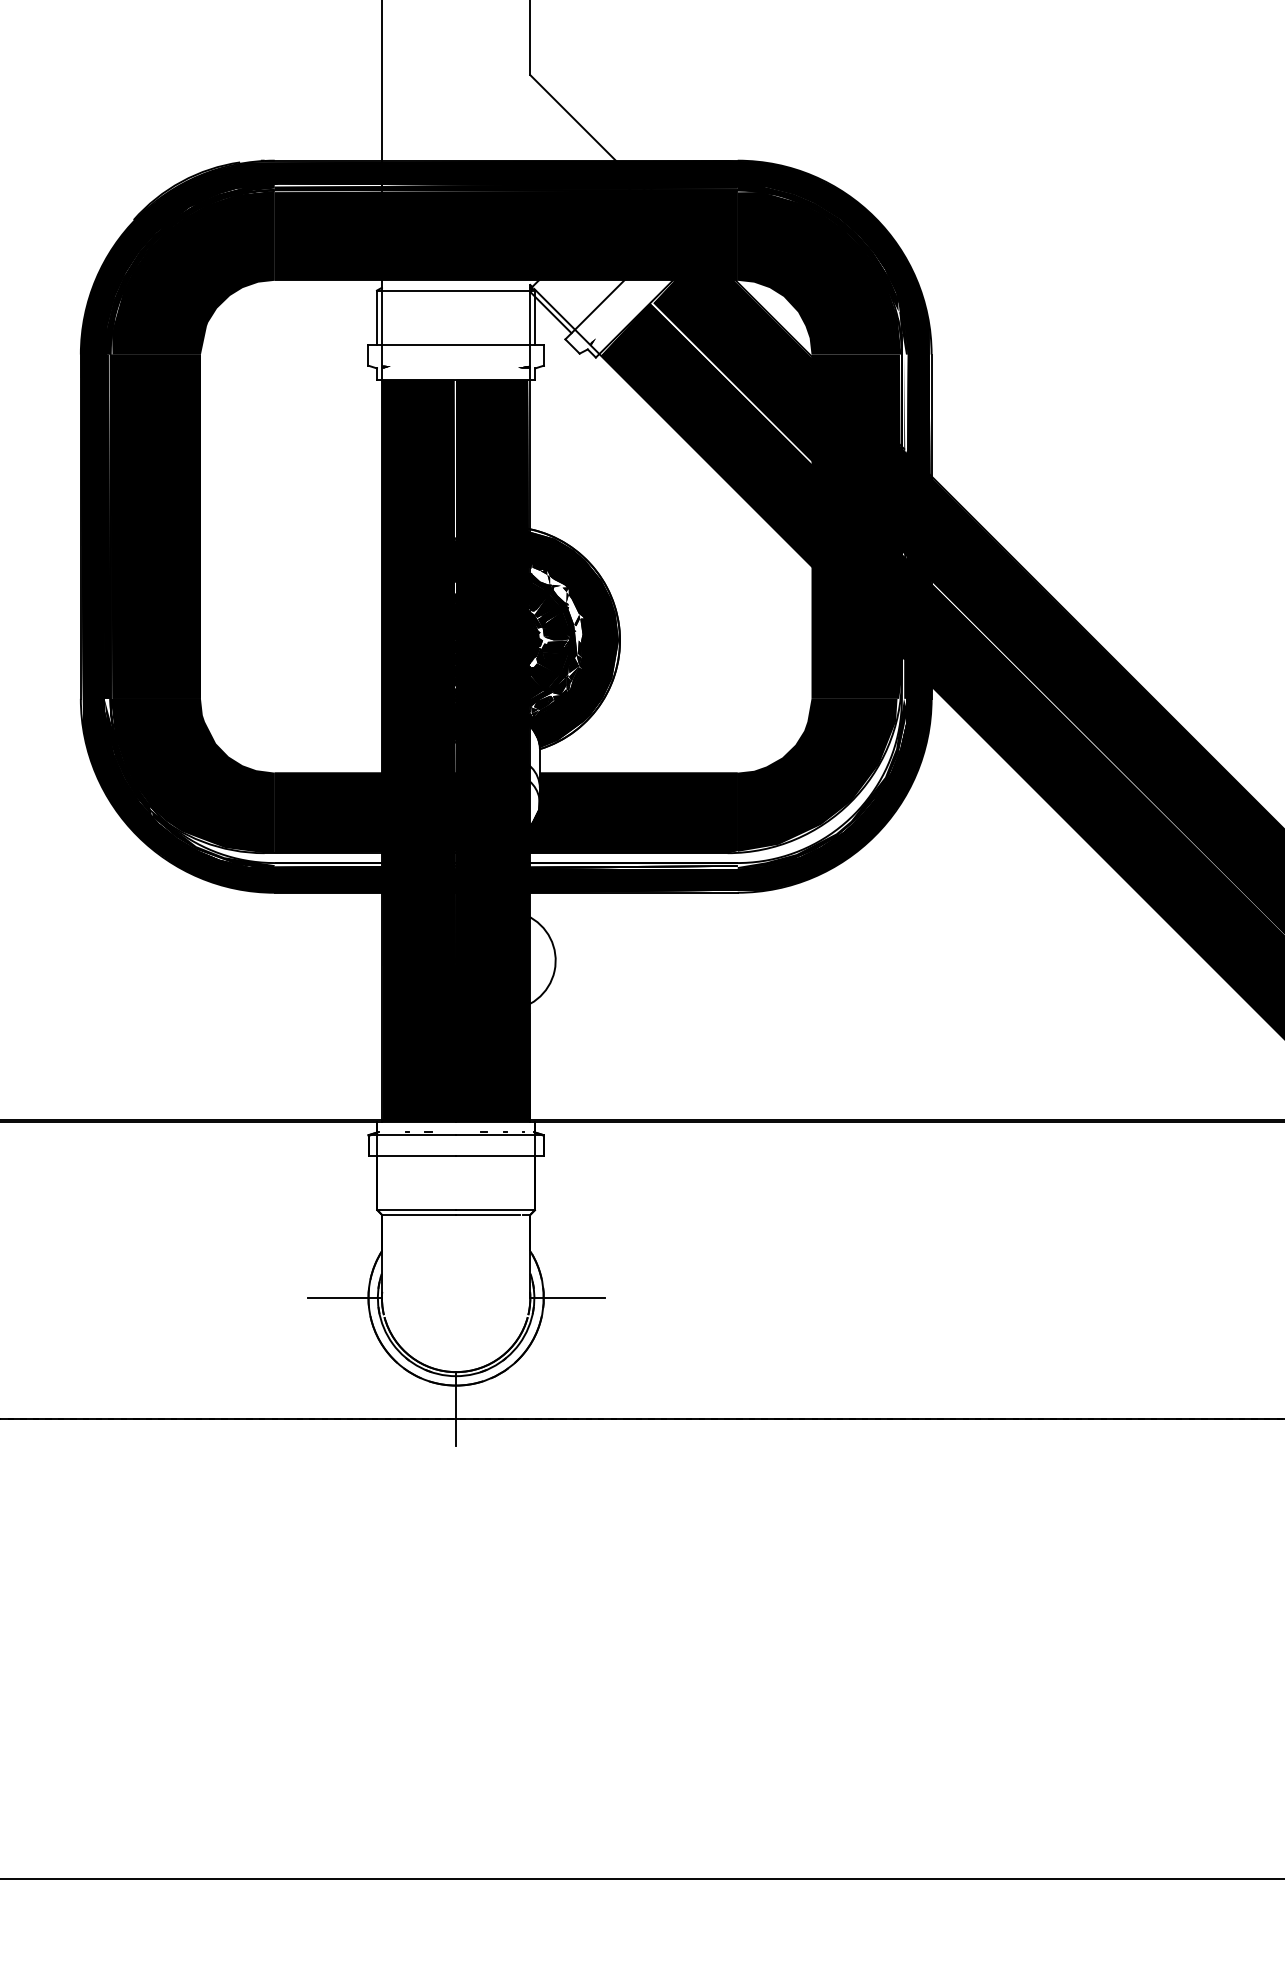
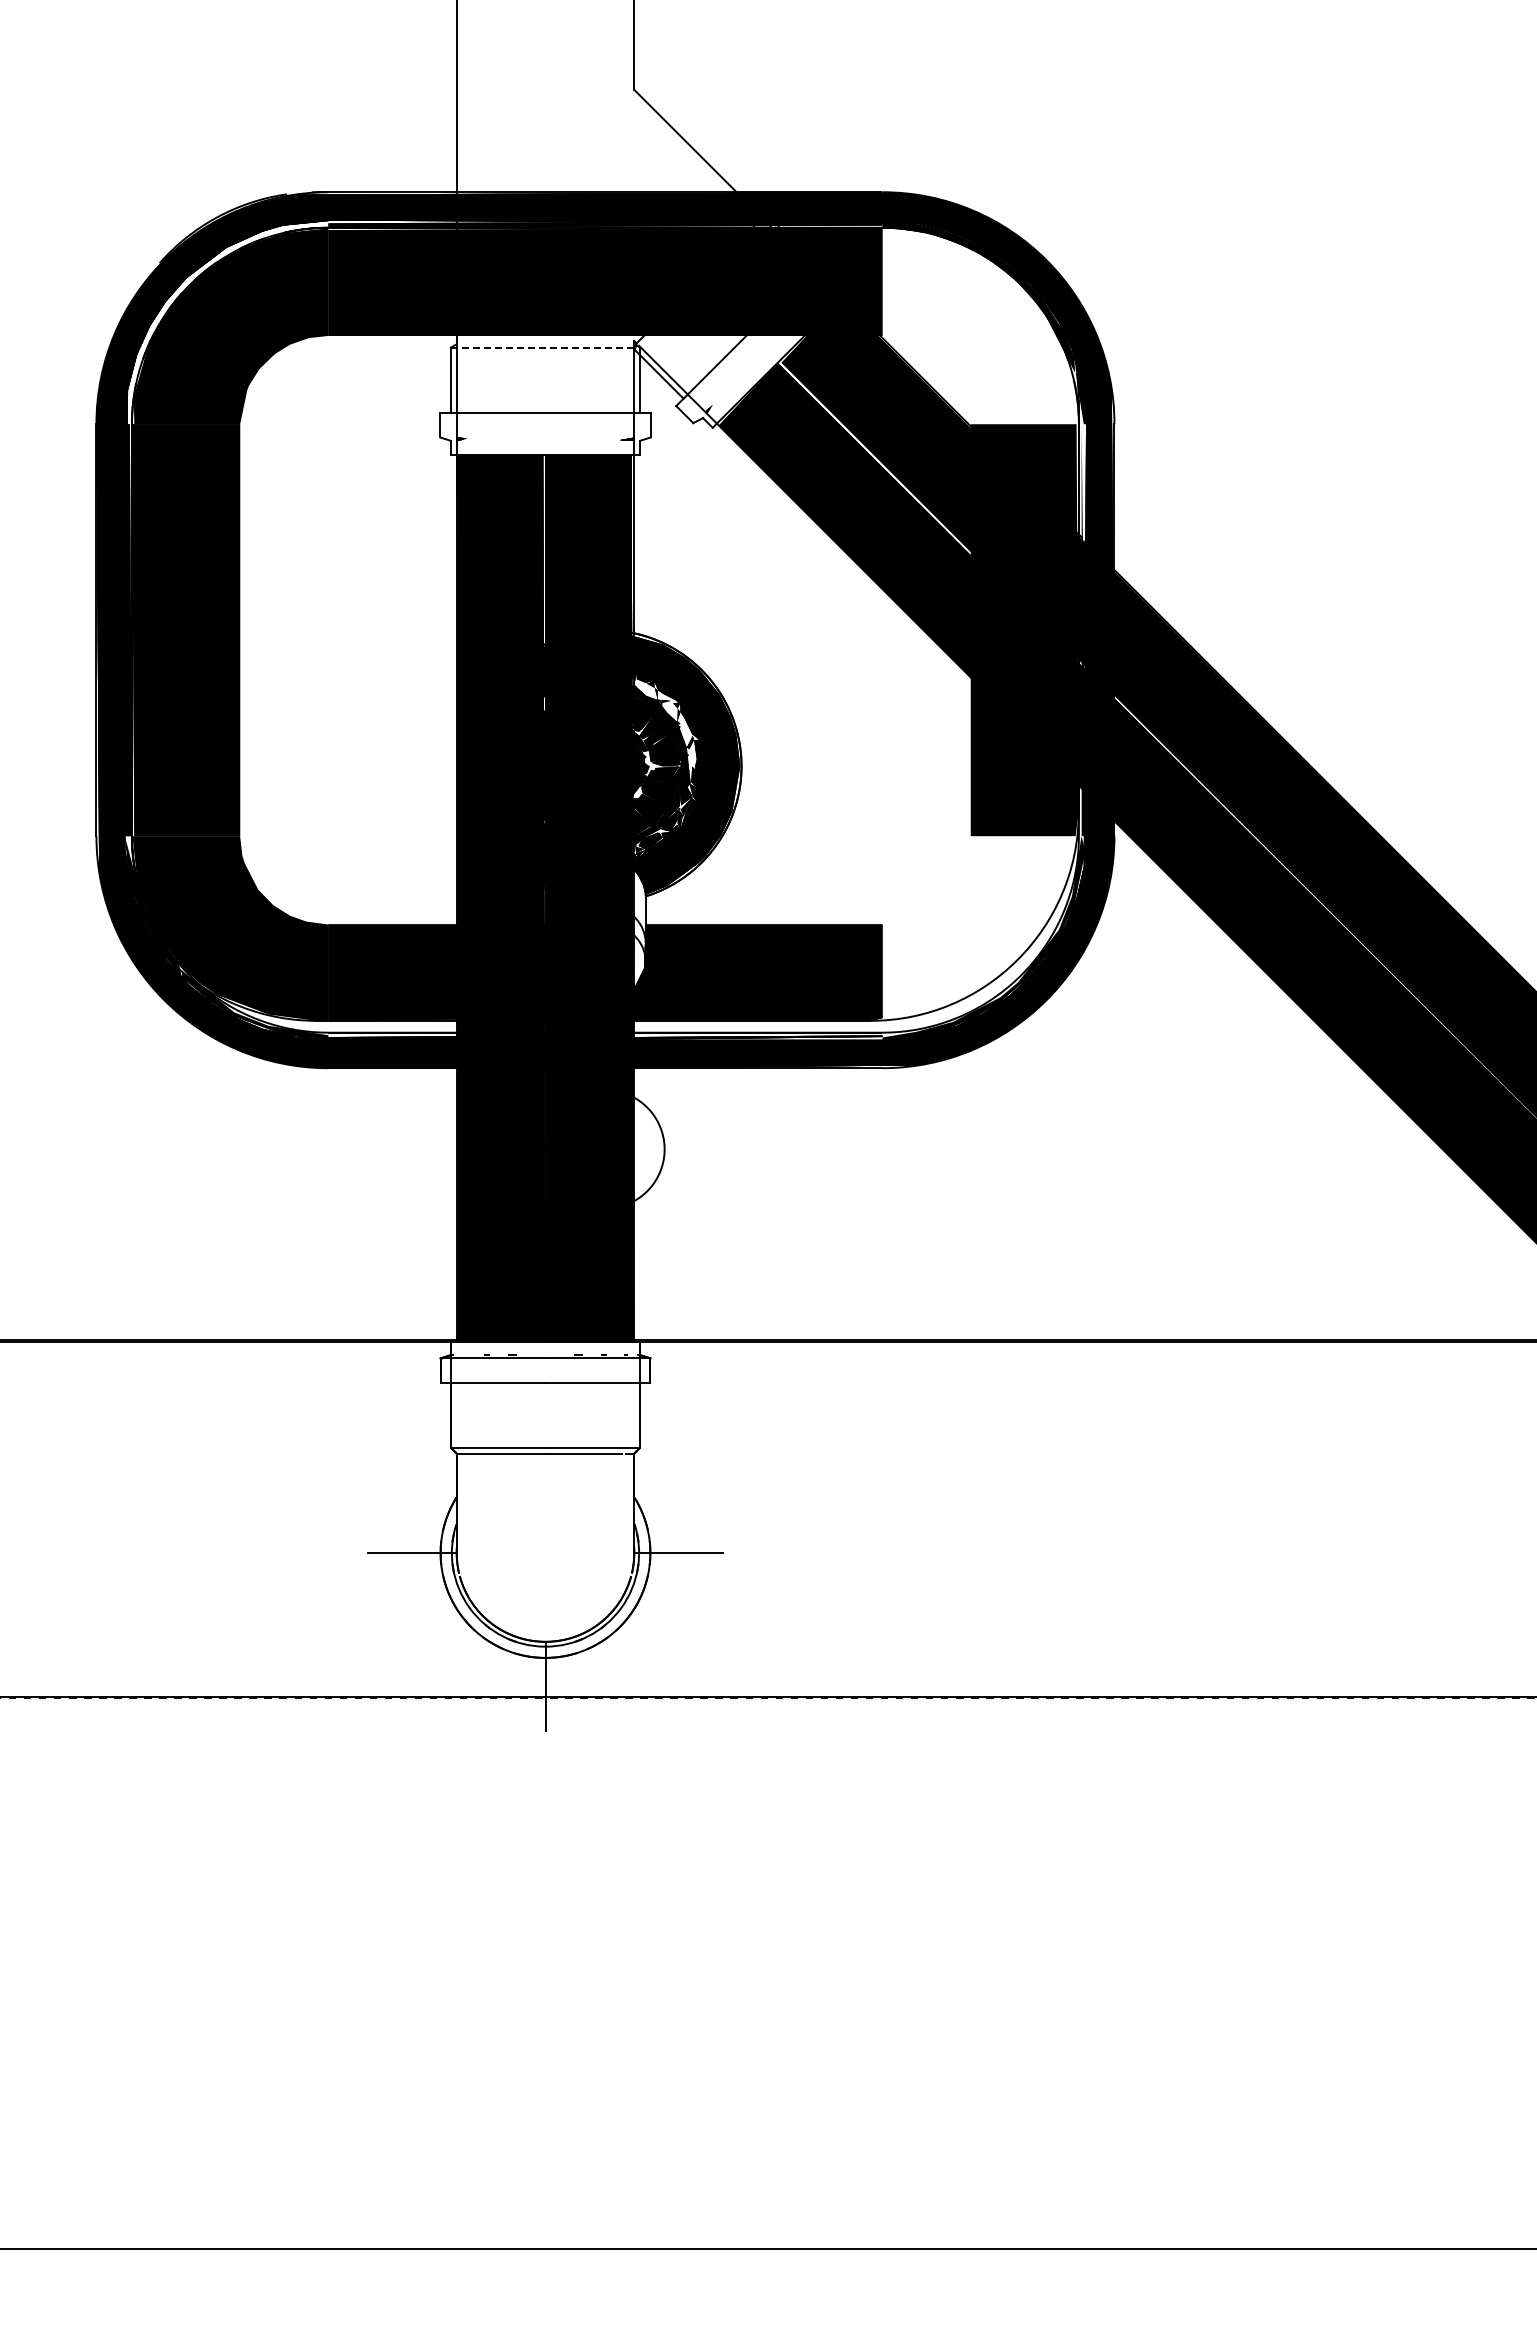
fill: (189, 269) -> (226, 322), removed
fill: (819, 272) -> (980, 326), removed
line: (455, 290) -> (544, 347), solid -> dashed
fill: (817, 775) -> (977, 927), removed

